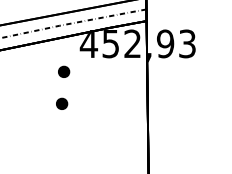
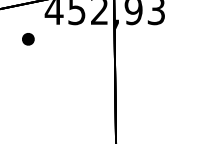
part: (62, 103) -> (26, 72), removed

